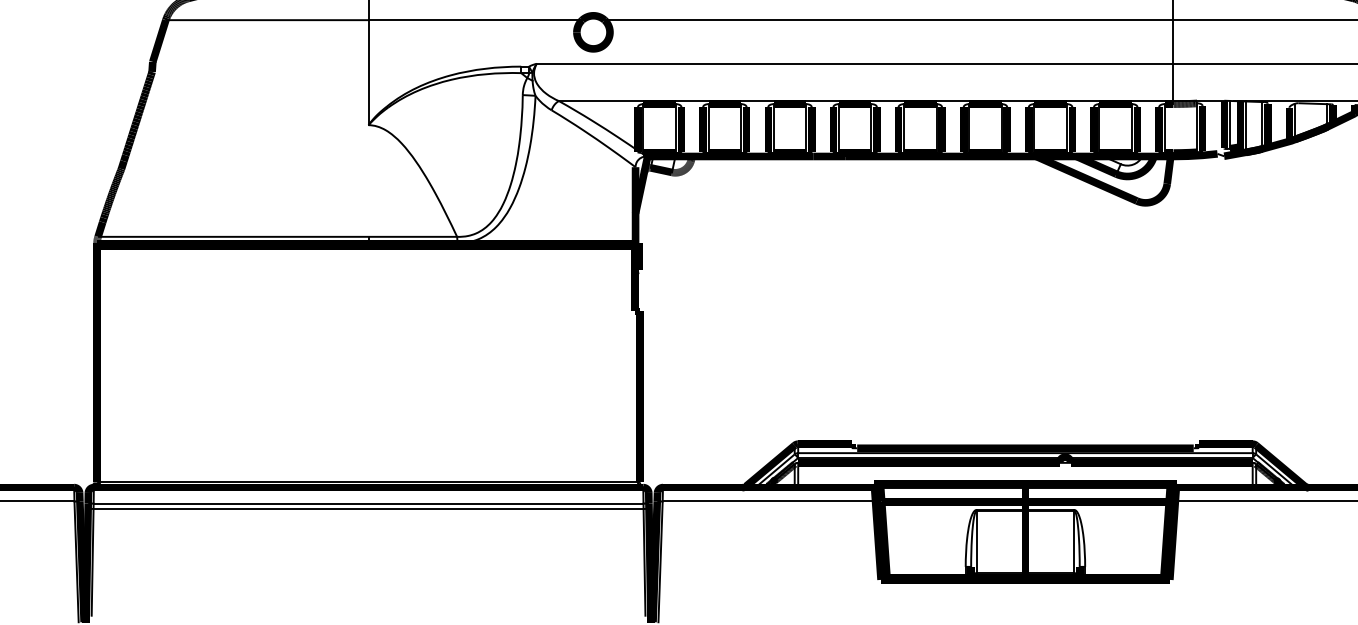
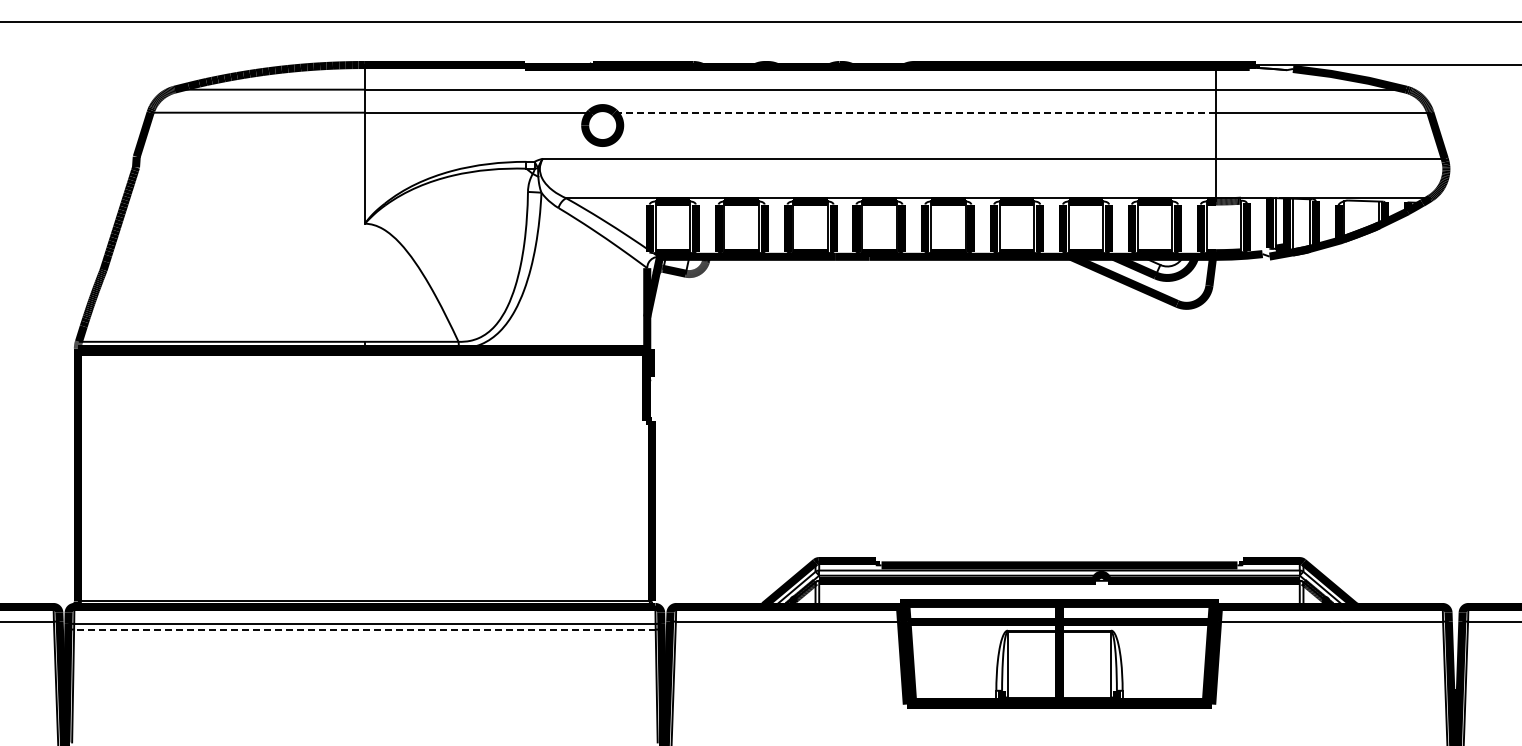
line: (889, 19) -> (915, 112), solid -> dashed
line: (368, 508) -> (364, 629), solid -> dashed

